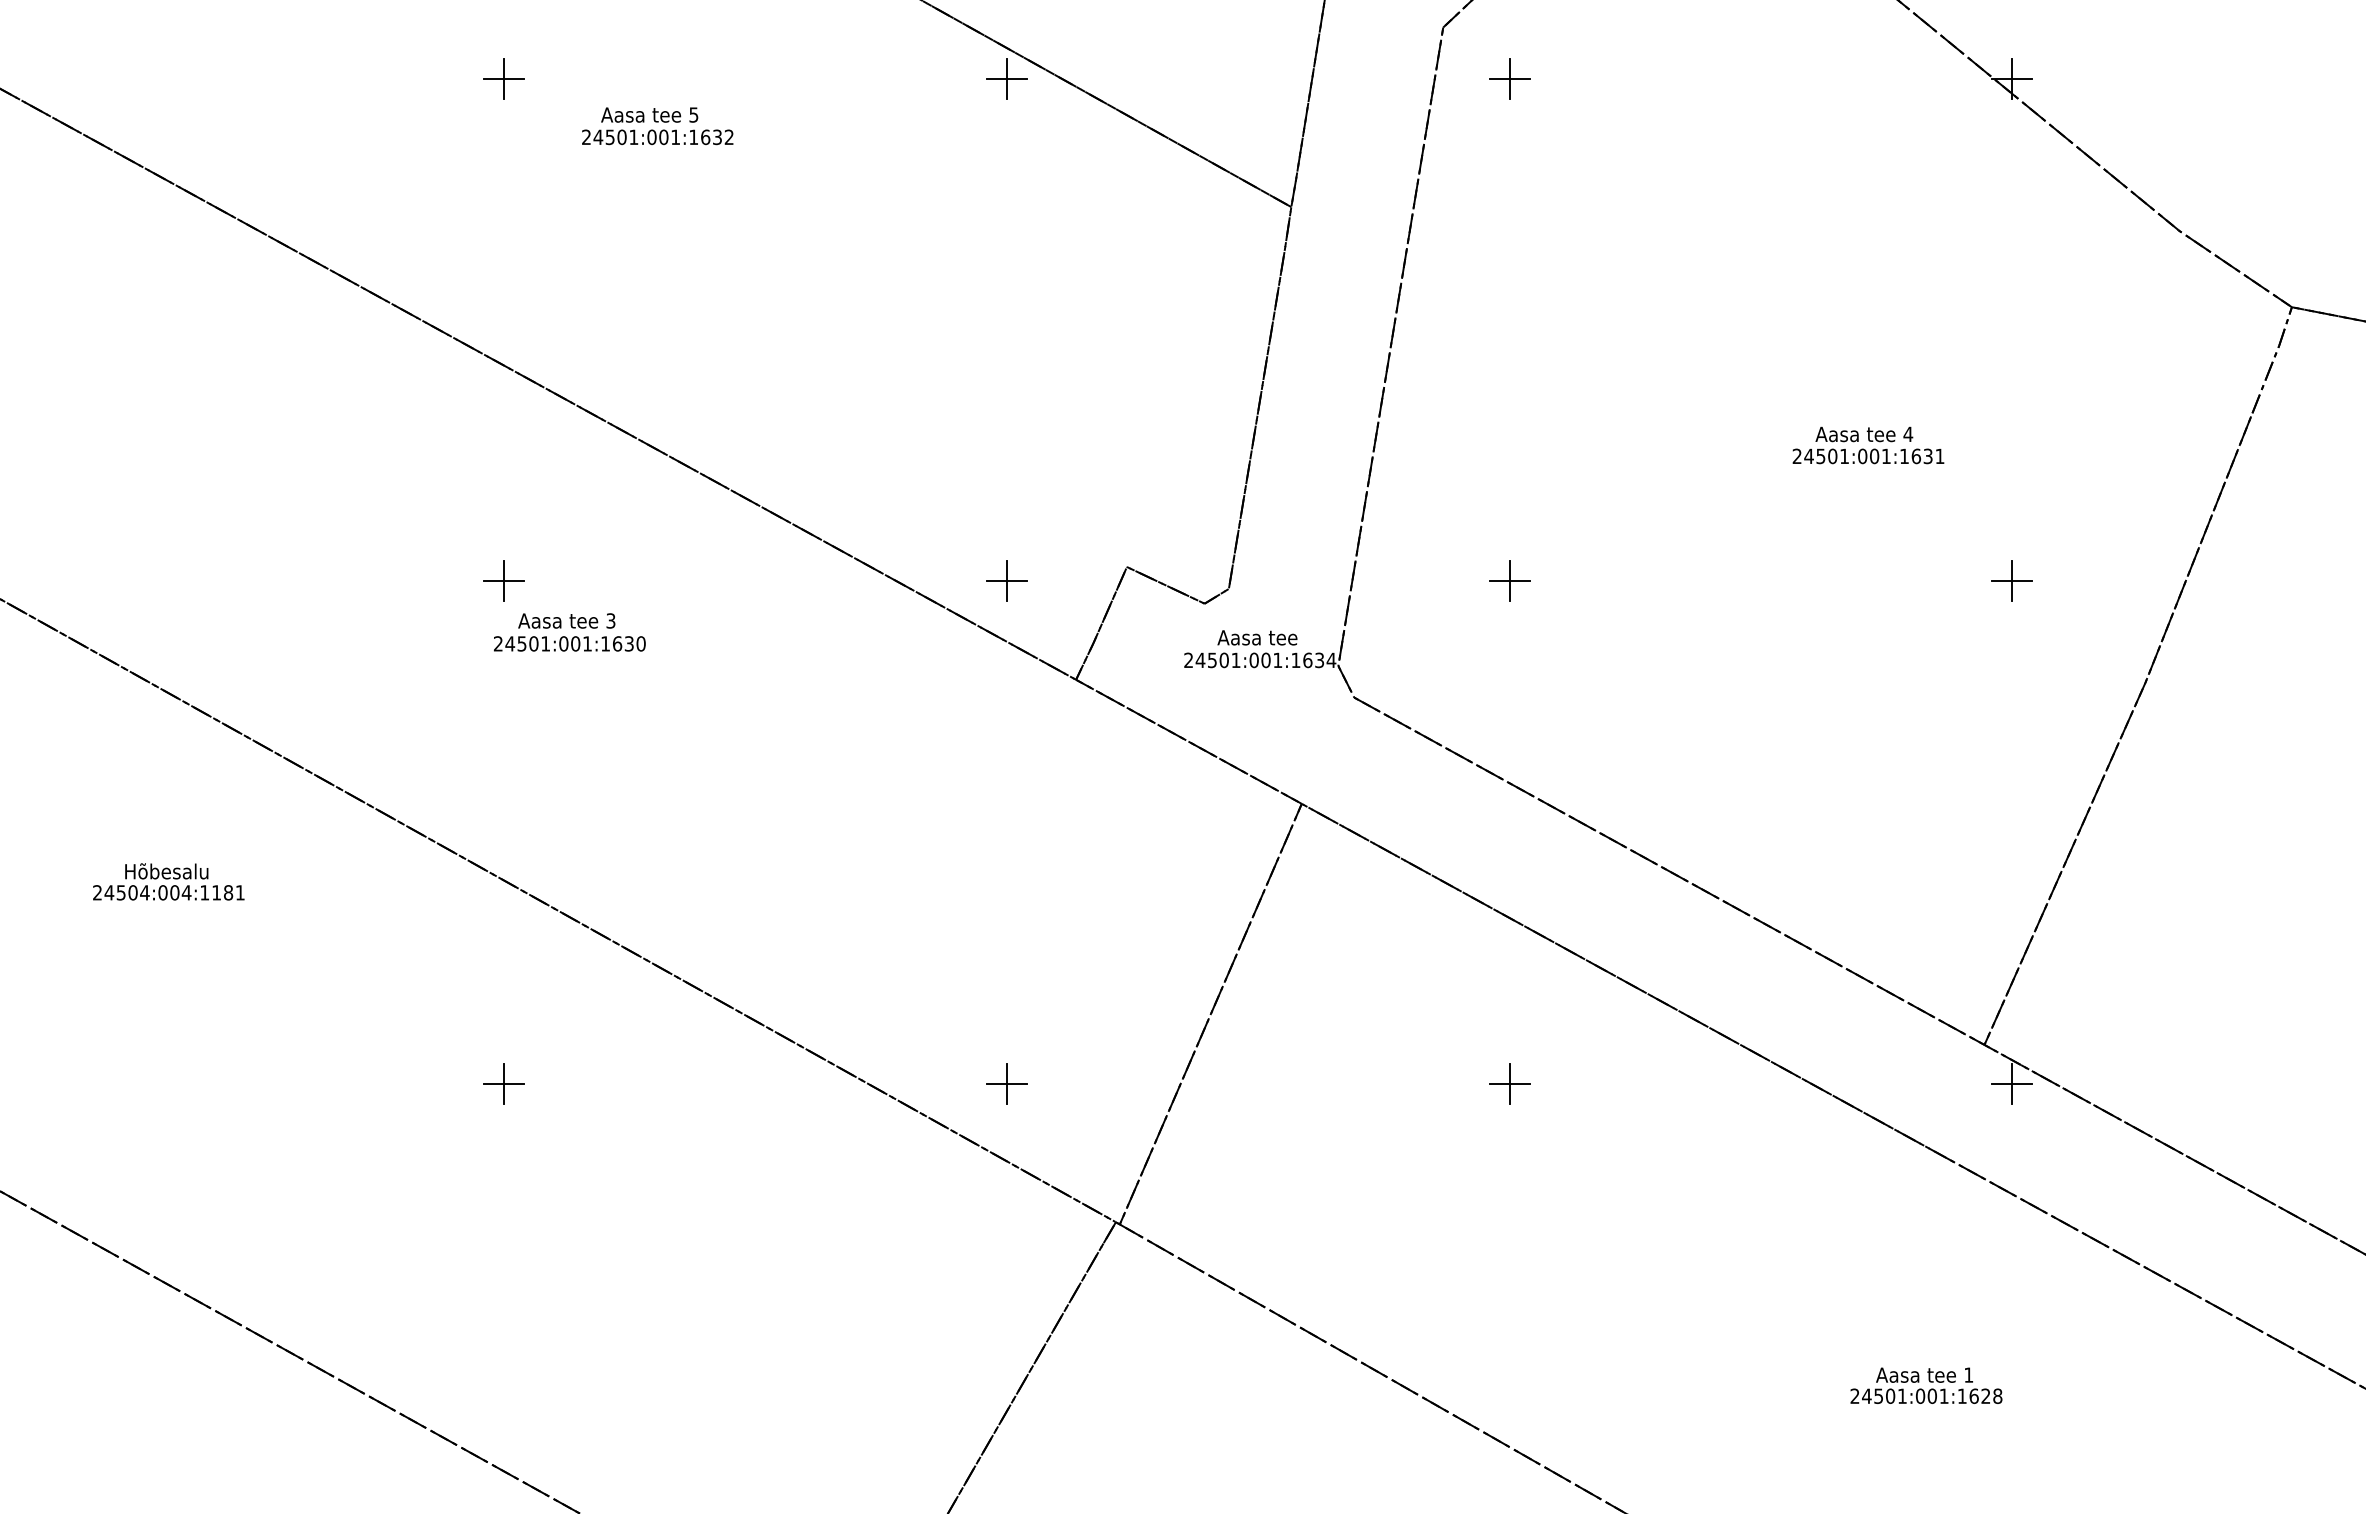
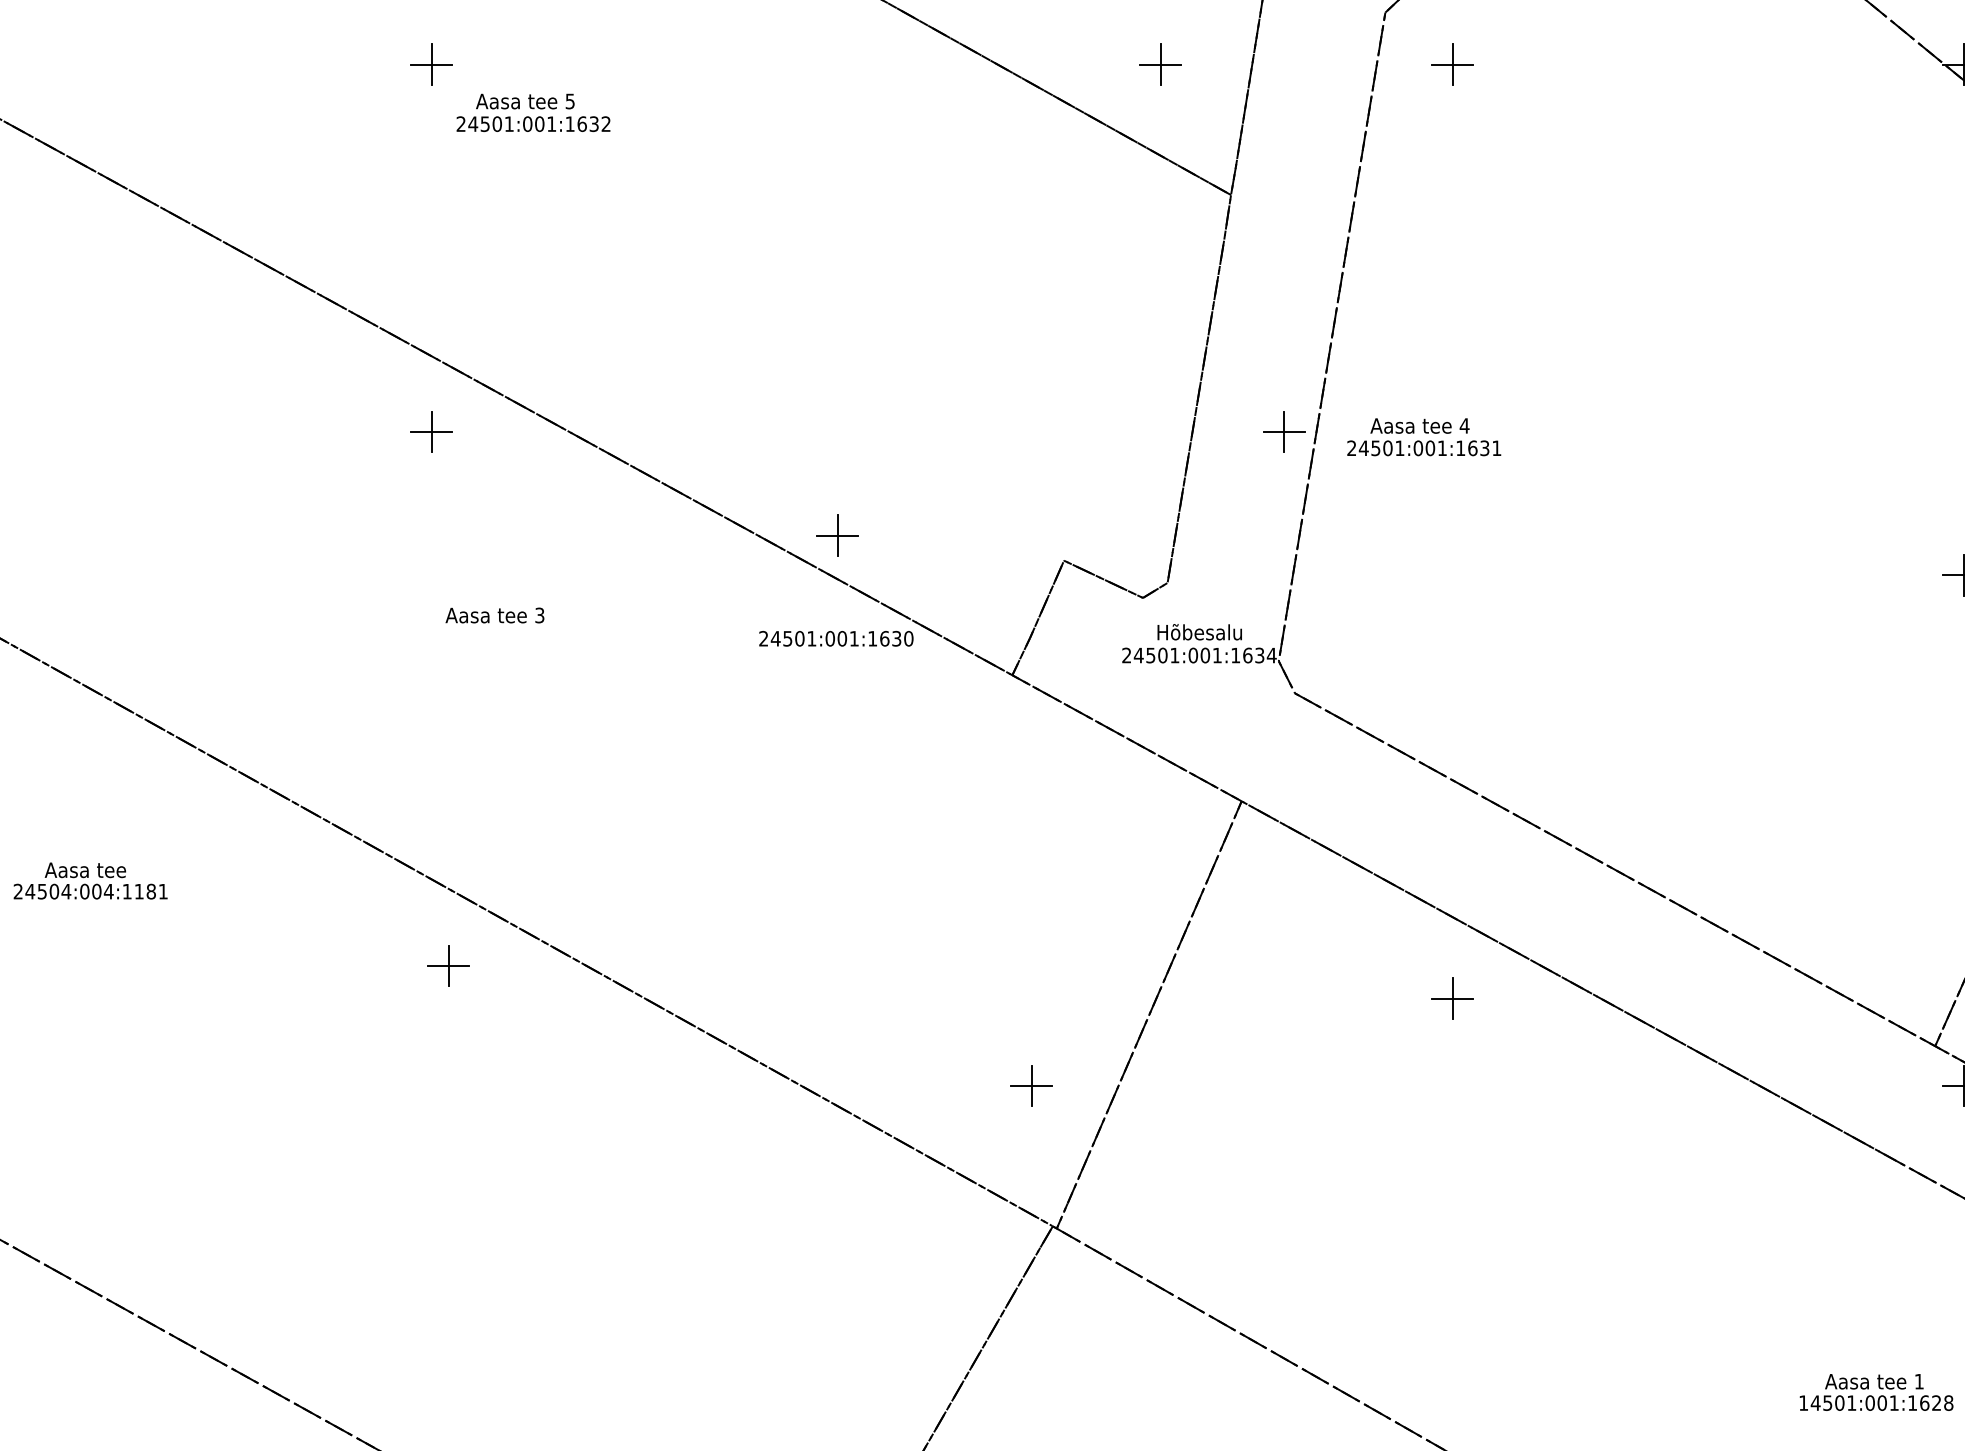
part: (1006, 78) -> (1160, 64), moved
text: (657, 126) -> (533, 113), moved
text: (1868, 445) -> (1424, 437), moved
part: (503, 580) -> (430, 431), moved
part: (1006, 580) -> (837, 534), moved
part: (1509, 580) -> (1284, 431), moved
text: (1259, 637) -> (1198, 632), Aasa tee -> Hõbesalu
text: (569, 643) -> (836, 638), moved
text: (165, 871) -> (87, 870), Hõbesalu -> Aasa tee
part: (503, 1083) -> (447, 965), moved
part: (1006, 1083) -> (1031, 1085), moved
part: (1509, 1083) -> (1452, 998), moved
text: (1854, 1395) -> (1803, 1402), 24501:001:1628 -> 14501:001:1628

